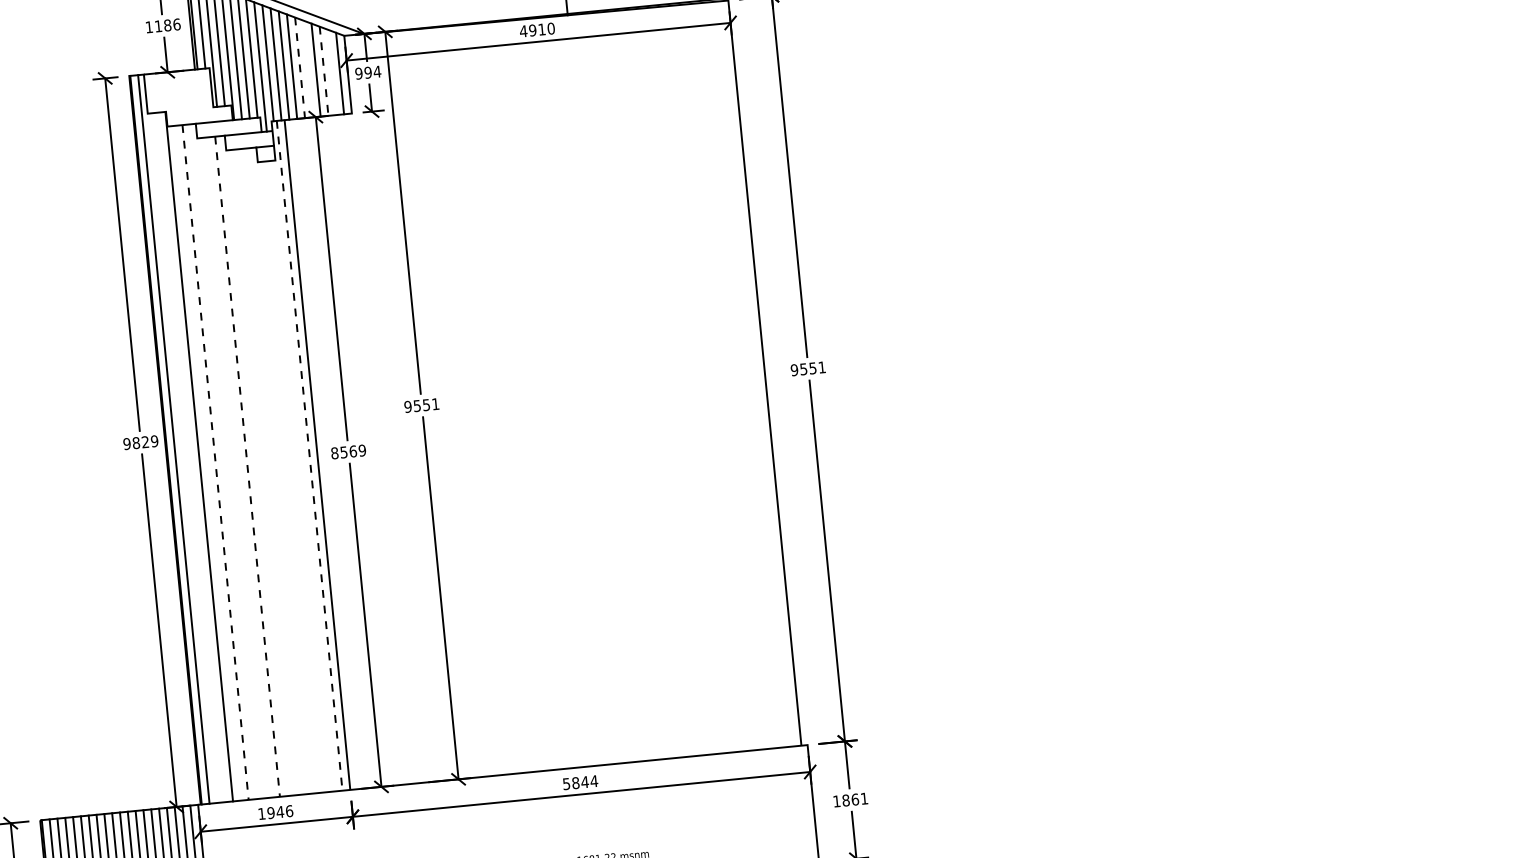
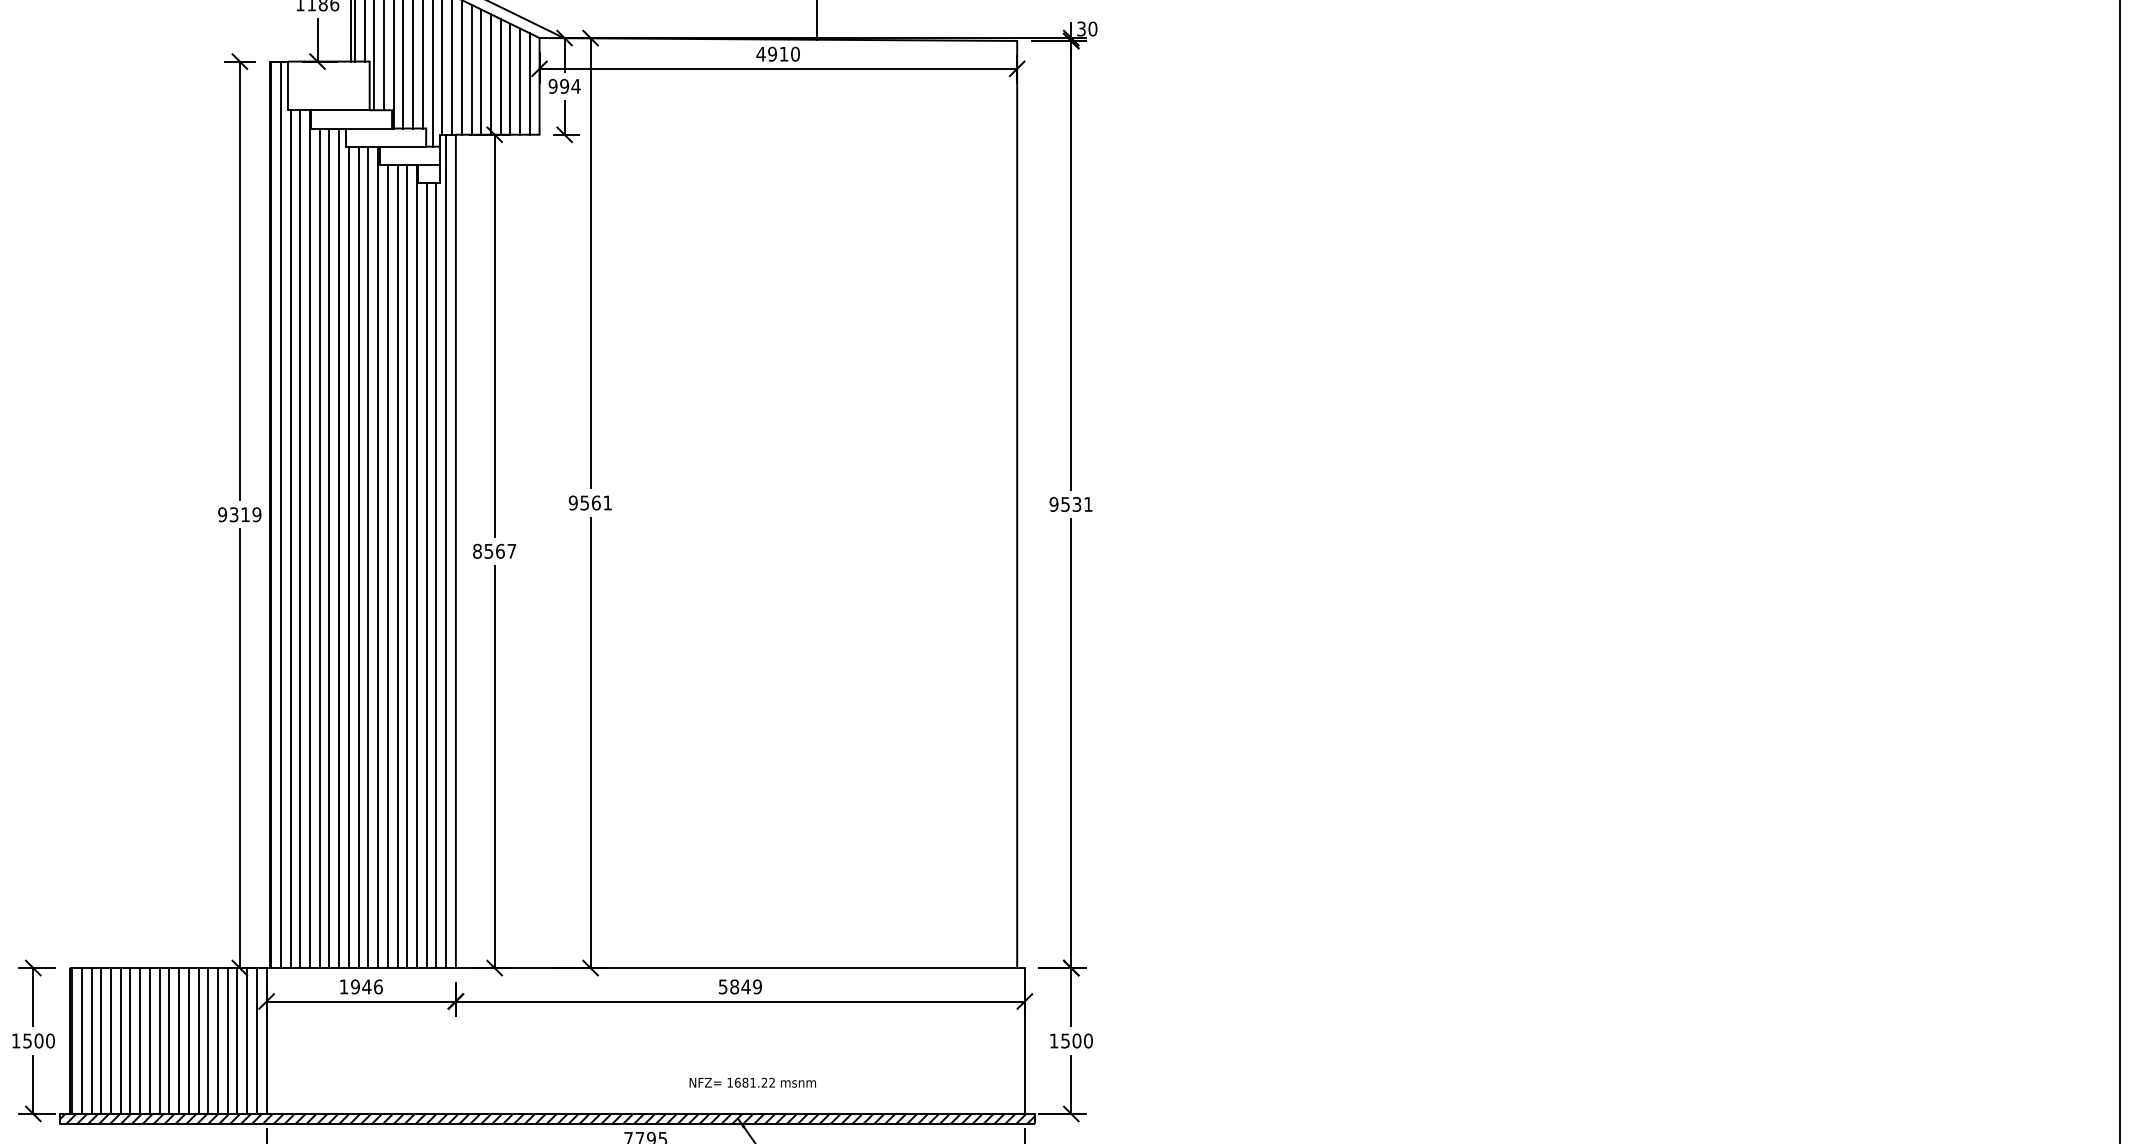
line: (300, 68) -> (481, 72), dashed -> solid
line: (307, 69) -> (490, 74), added
line: (324, 71) -> (510, 79), dashed -> solid
line: (332, 72) -> (520, 81), added
line: (189, 109) -> (339, 110), added
text: (813, 368) -> (1077, 504), 9551 -> 9531
text: (425, 404) -> (595, 502), 9551 -> 9561
text: (140, 442) -> (239, 514), 9829 -> 9319
text: (362, 449) -> (511, 550), 8569 -> 8567
line: (309, 455) -> (446, 551), dashed -> solid
line: (191, 457) -> (300, 539), added
line: (183, 458) -> (290, 539), added
line: (223, 461) -> (339, 548), added
line: (215, 462) -> (329, 548), dashed -> solid
line: (207, 463) -> (319, 548), added
line: (247, 466) -> (368, 557), dashed -> solid
line: (255, 466) -> (378, 557), added
line: (239, 467) -> (358, 557), added
line: (231, 468) -> (348, 557), added
line: (287, 470) -> (416, 566), added
line: (271, 471) -> (397, 566), added
line: (279, 471) -> (407, 566), added
line: (263, 472) -> (387, 566), added
line: (303, 475) -> (436, 575), added
line: (295, 476) -> (426, 575), added
text: (594, 780) -> (757, 986), 5844 -> 5849
text: (854, 799) -> (1076, 1040), 1861 -> 1500

